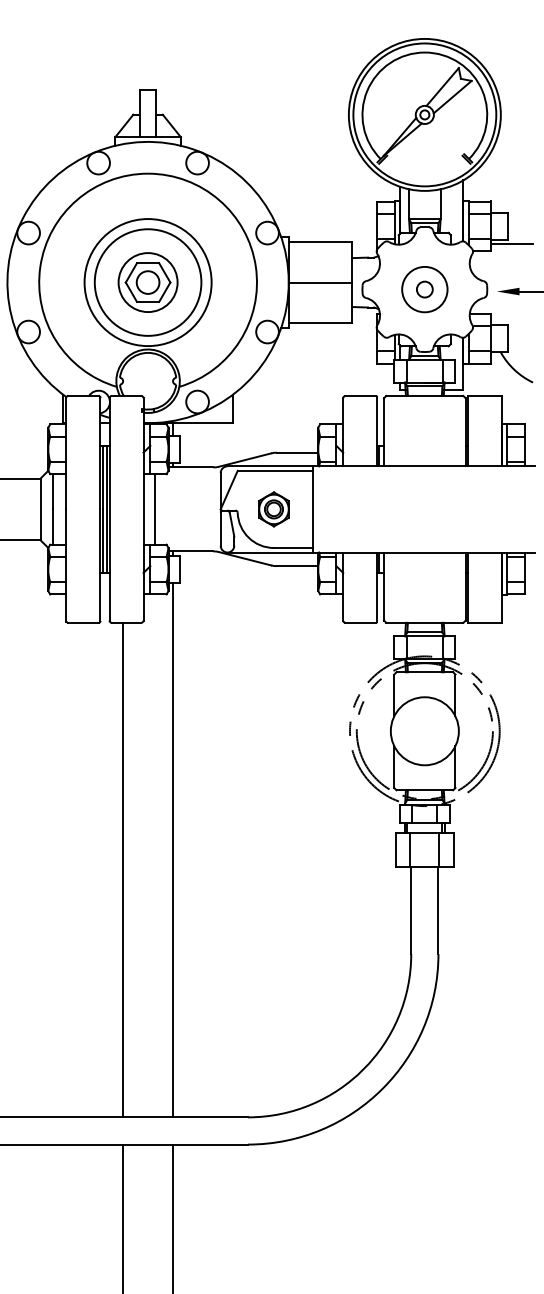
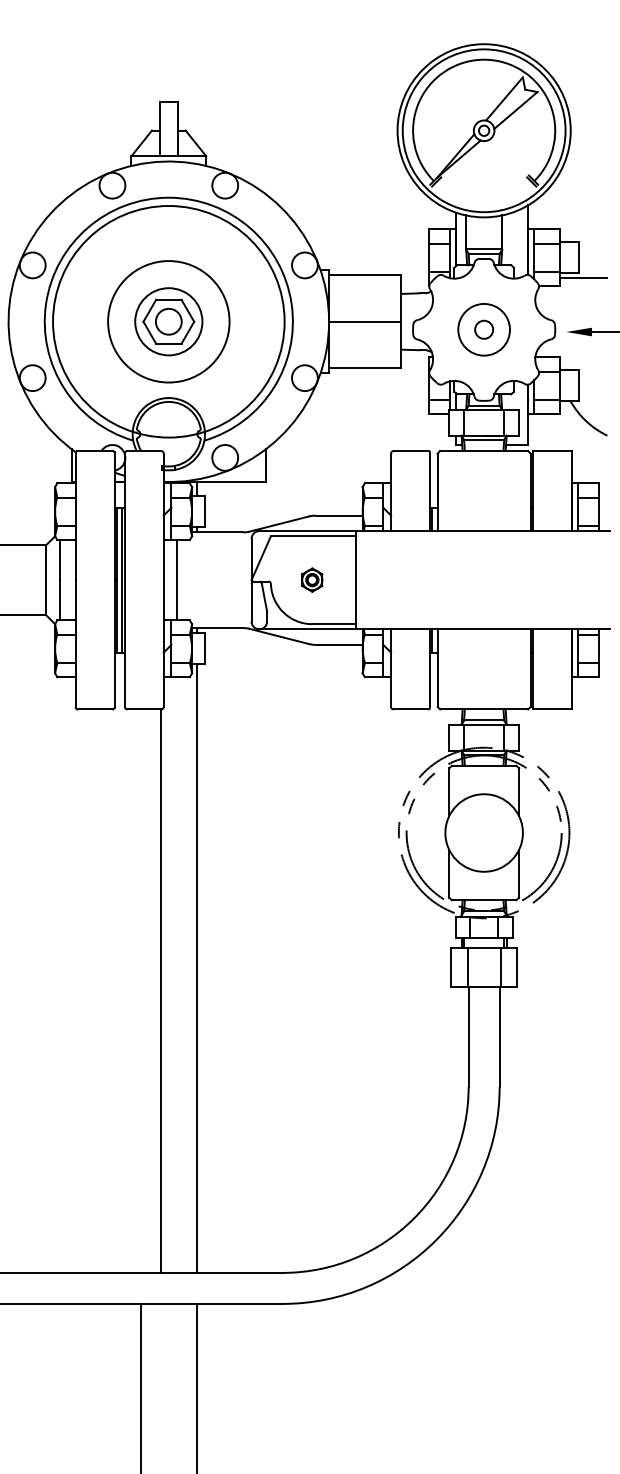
circle: (147, 282) -> (168, 321), size x1.6
part: (274, 508) -> (312, 579), size x0.6
line: (123, 869) -> (160, 990), moved

